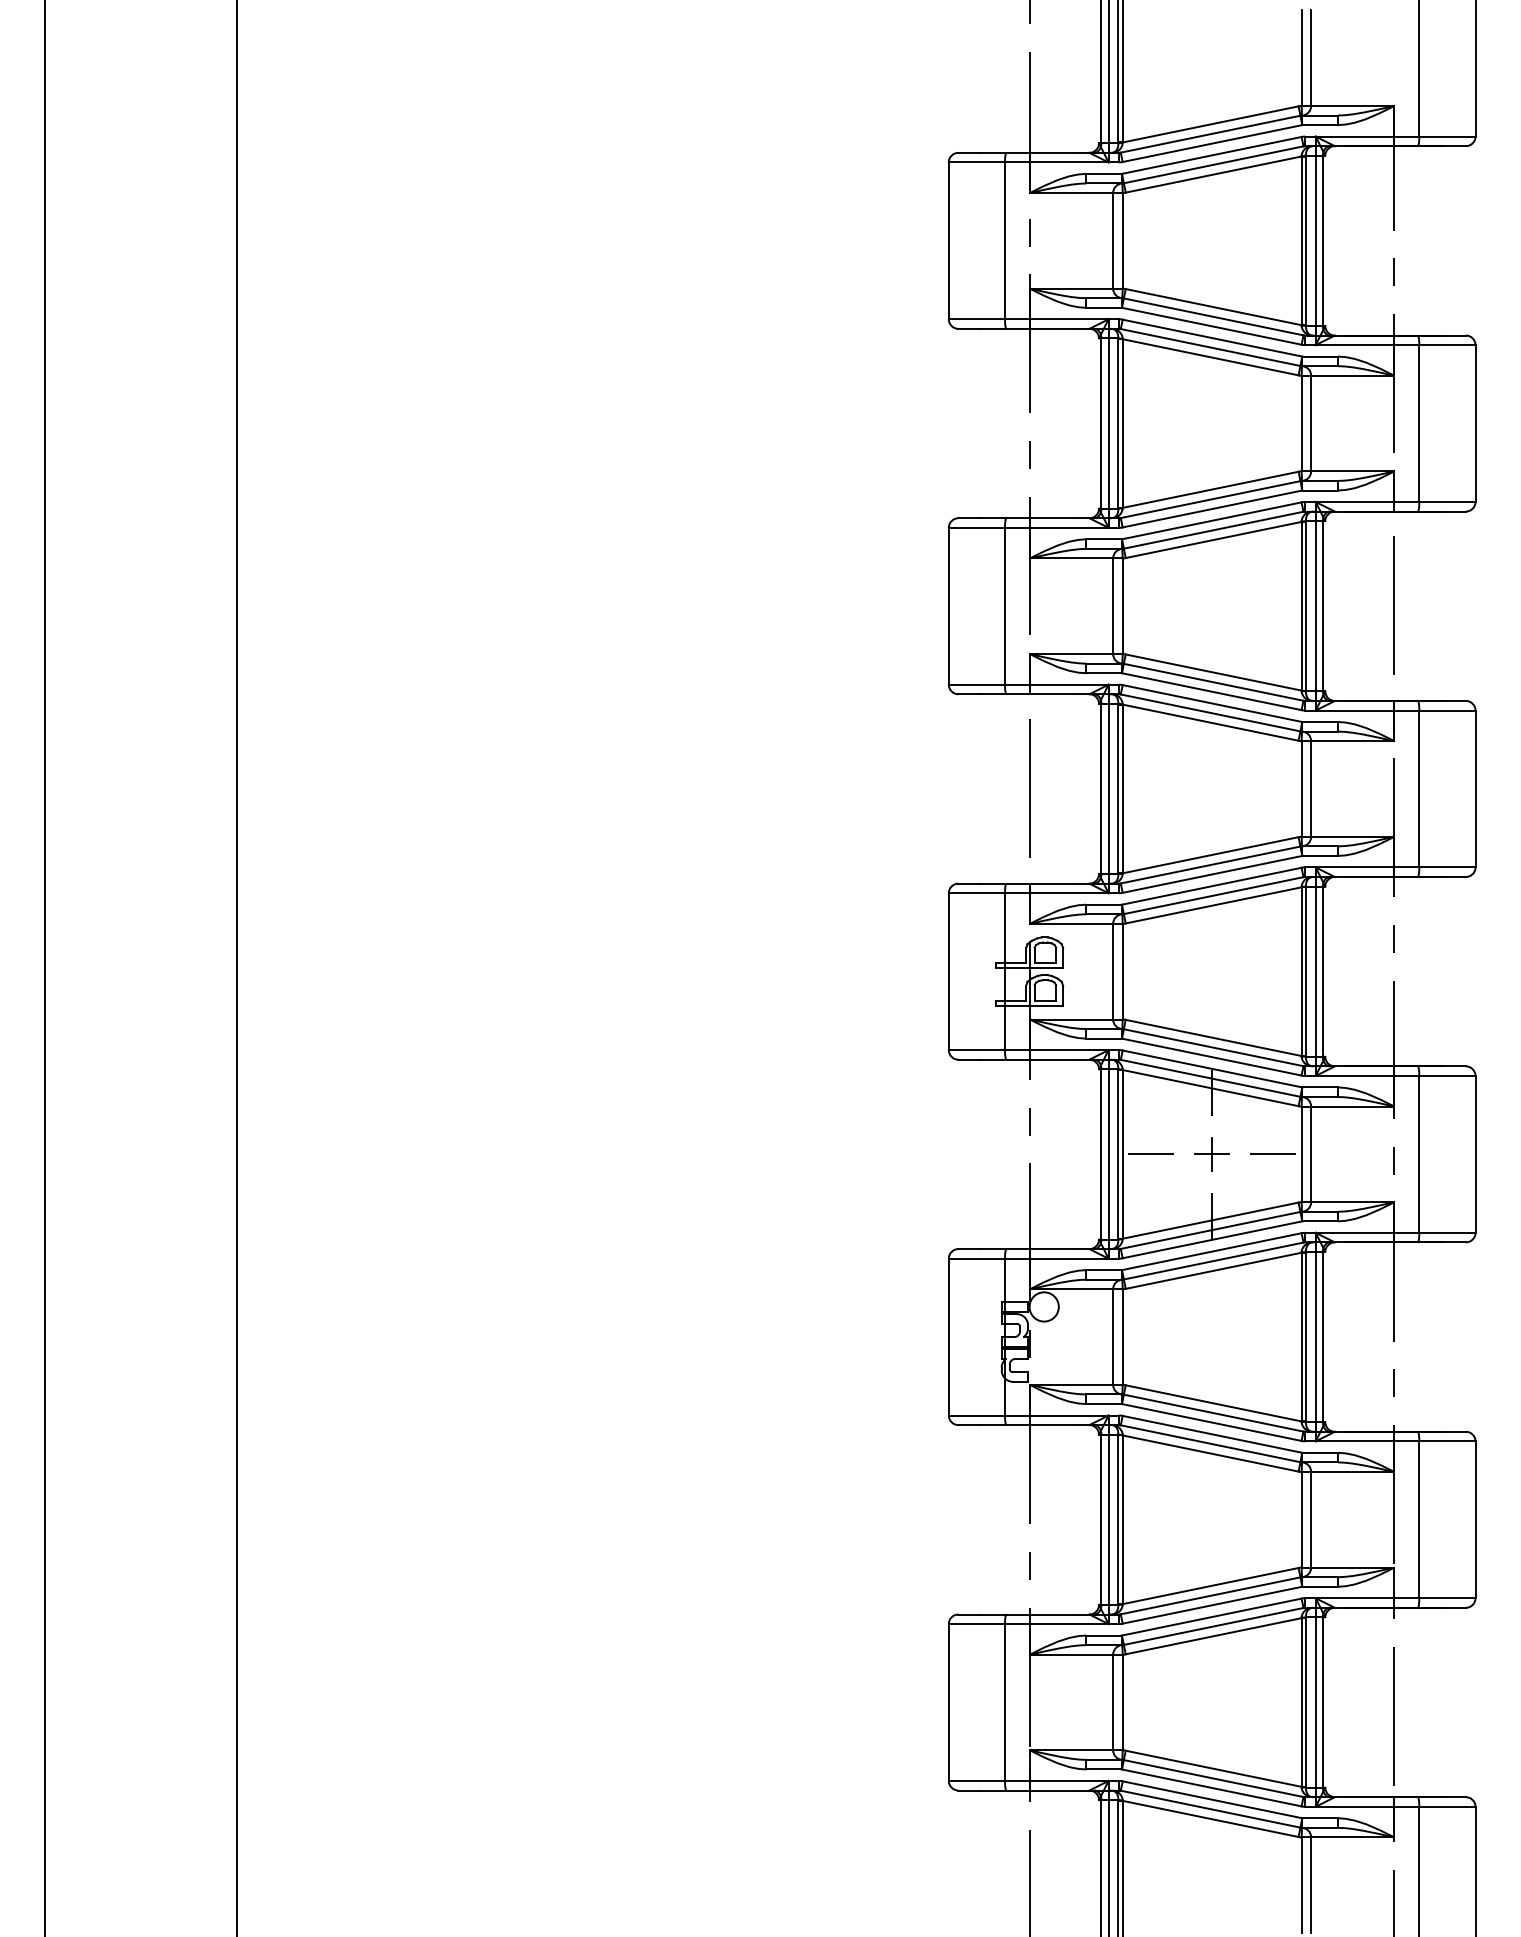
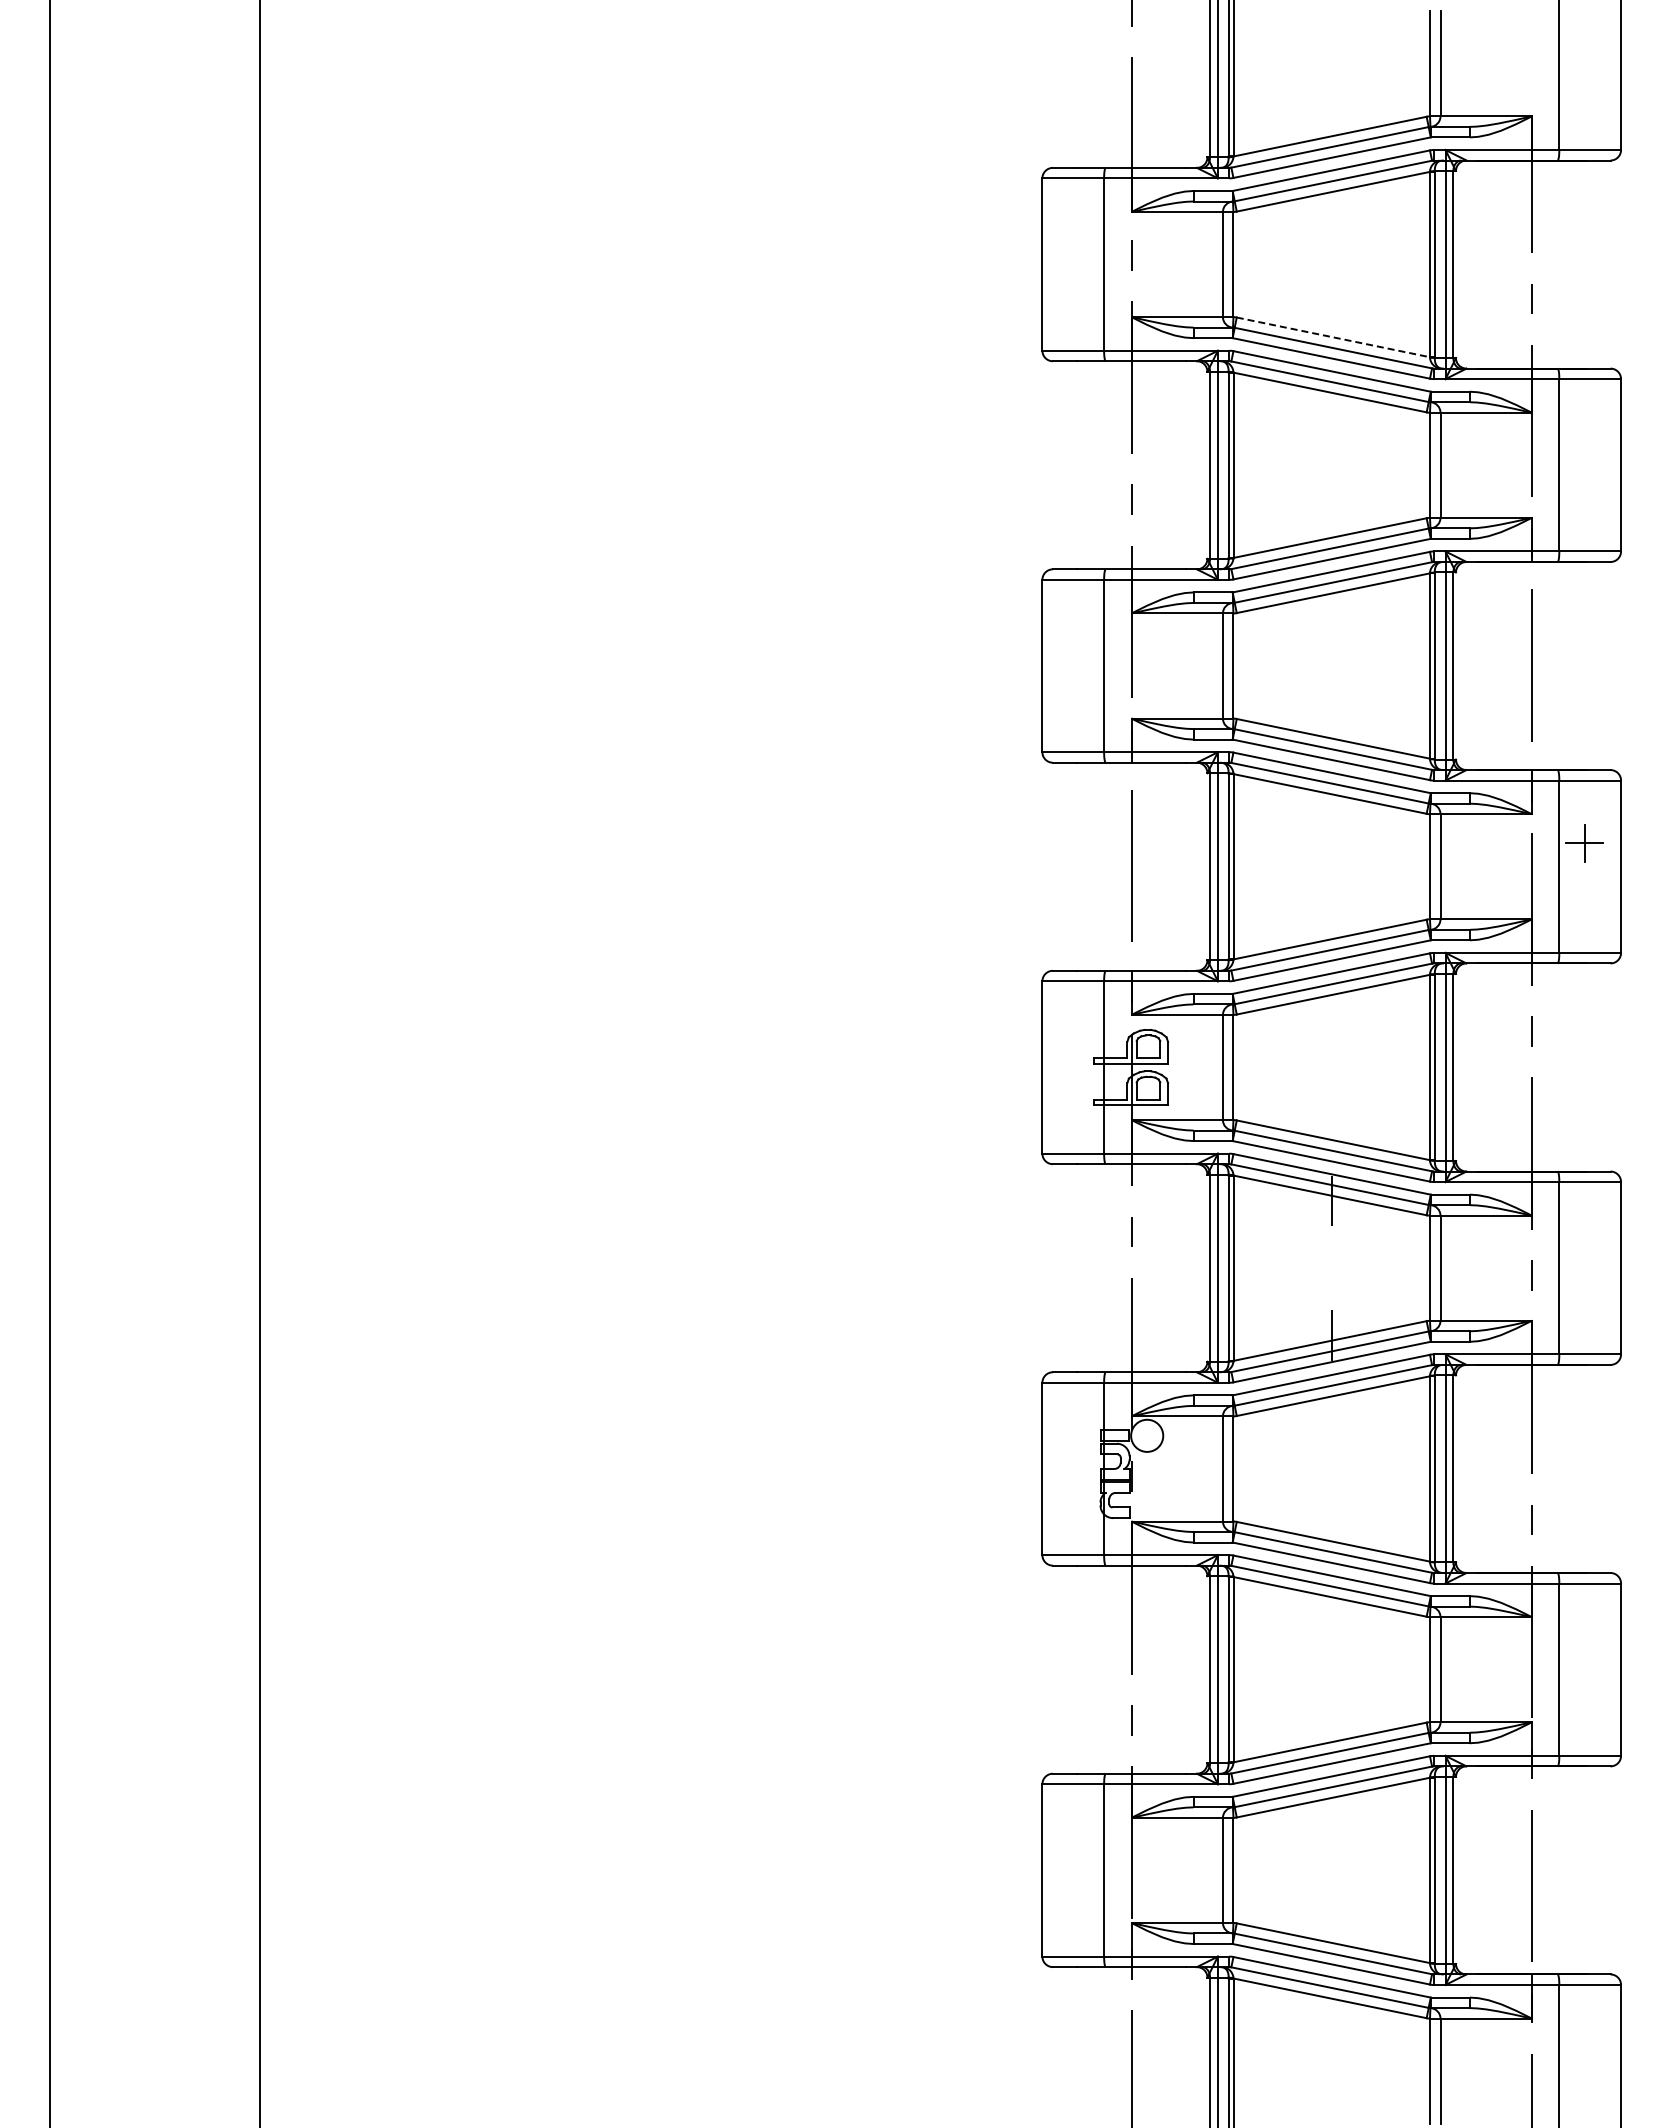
line: (1213, 307) -> (1333, 337), solid -> dashed
line: (1150, 1154) -> (1264, 1268), removed
part: (1211, 1154) -> (1584, 843), moved
line: (1272, 1154) -> (1398, 1268), removed

